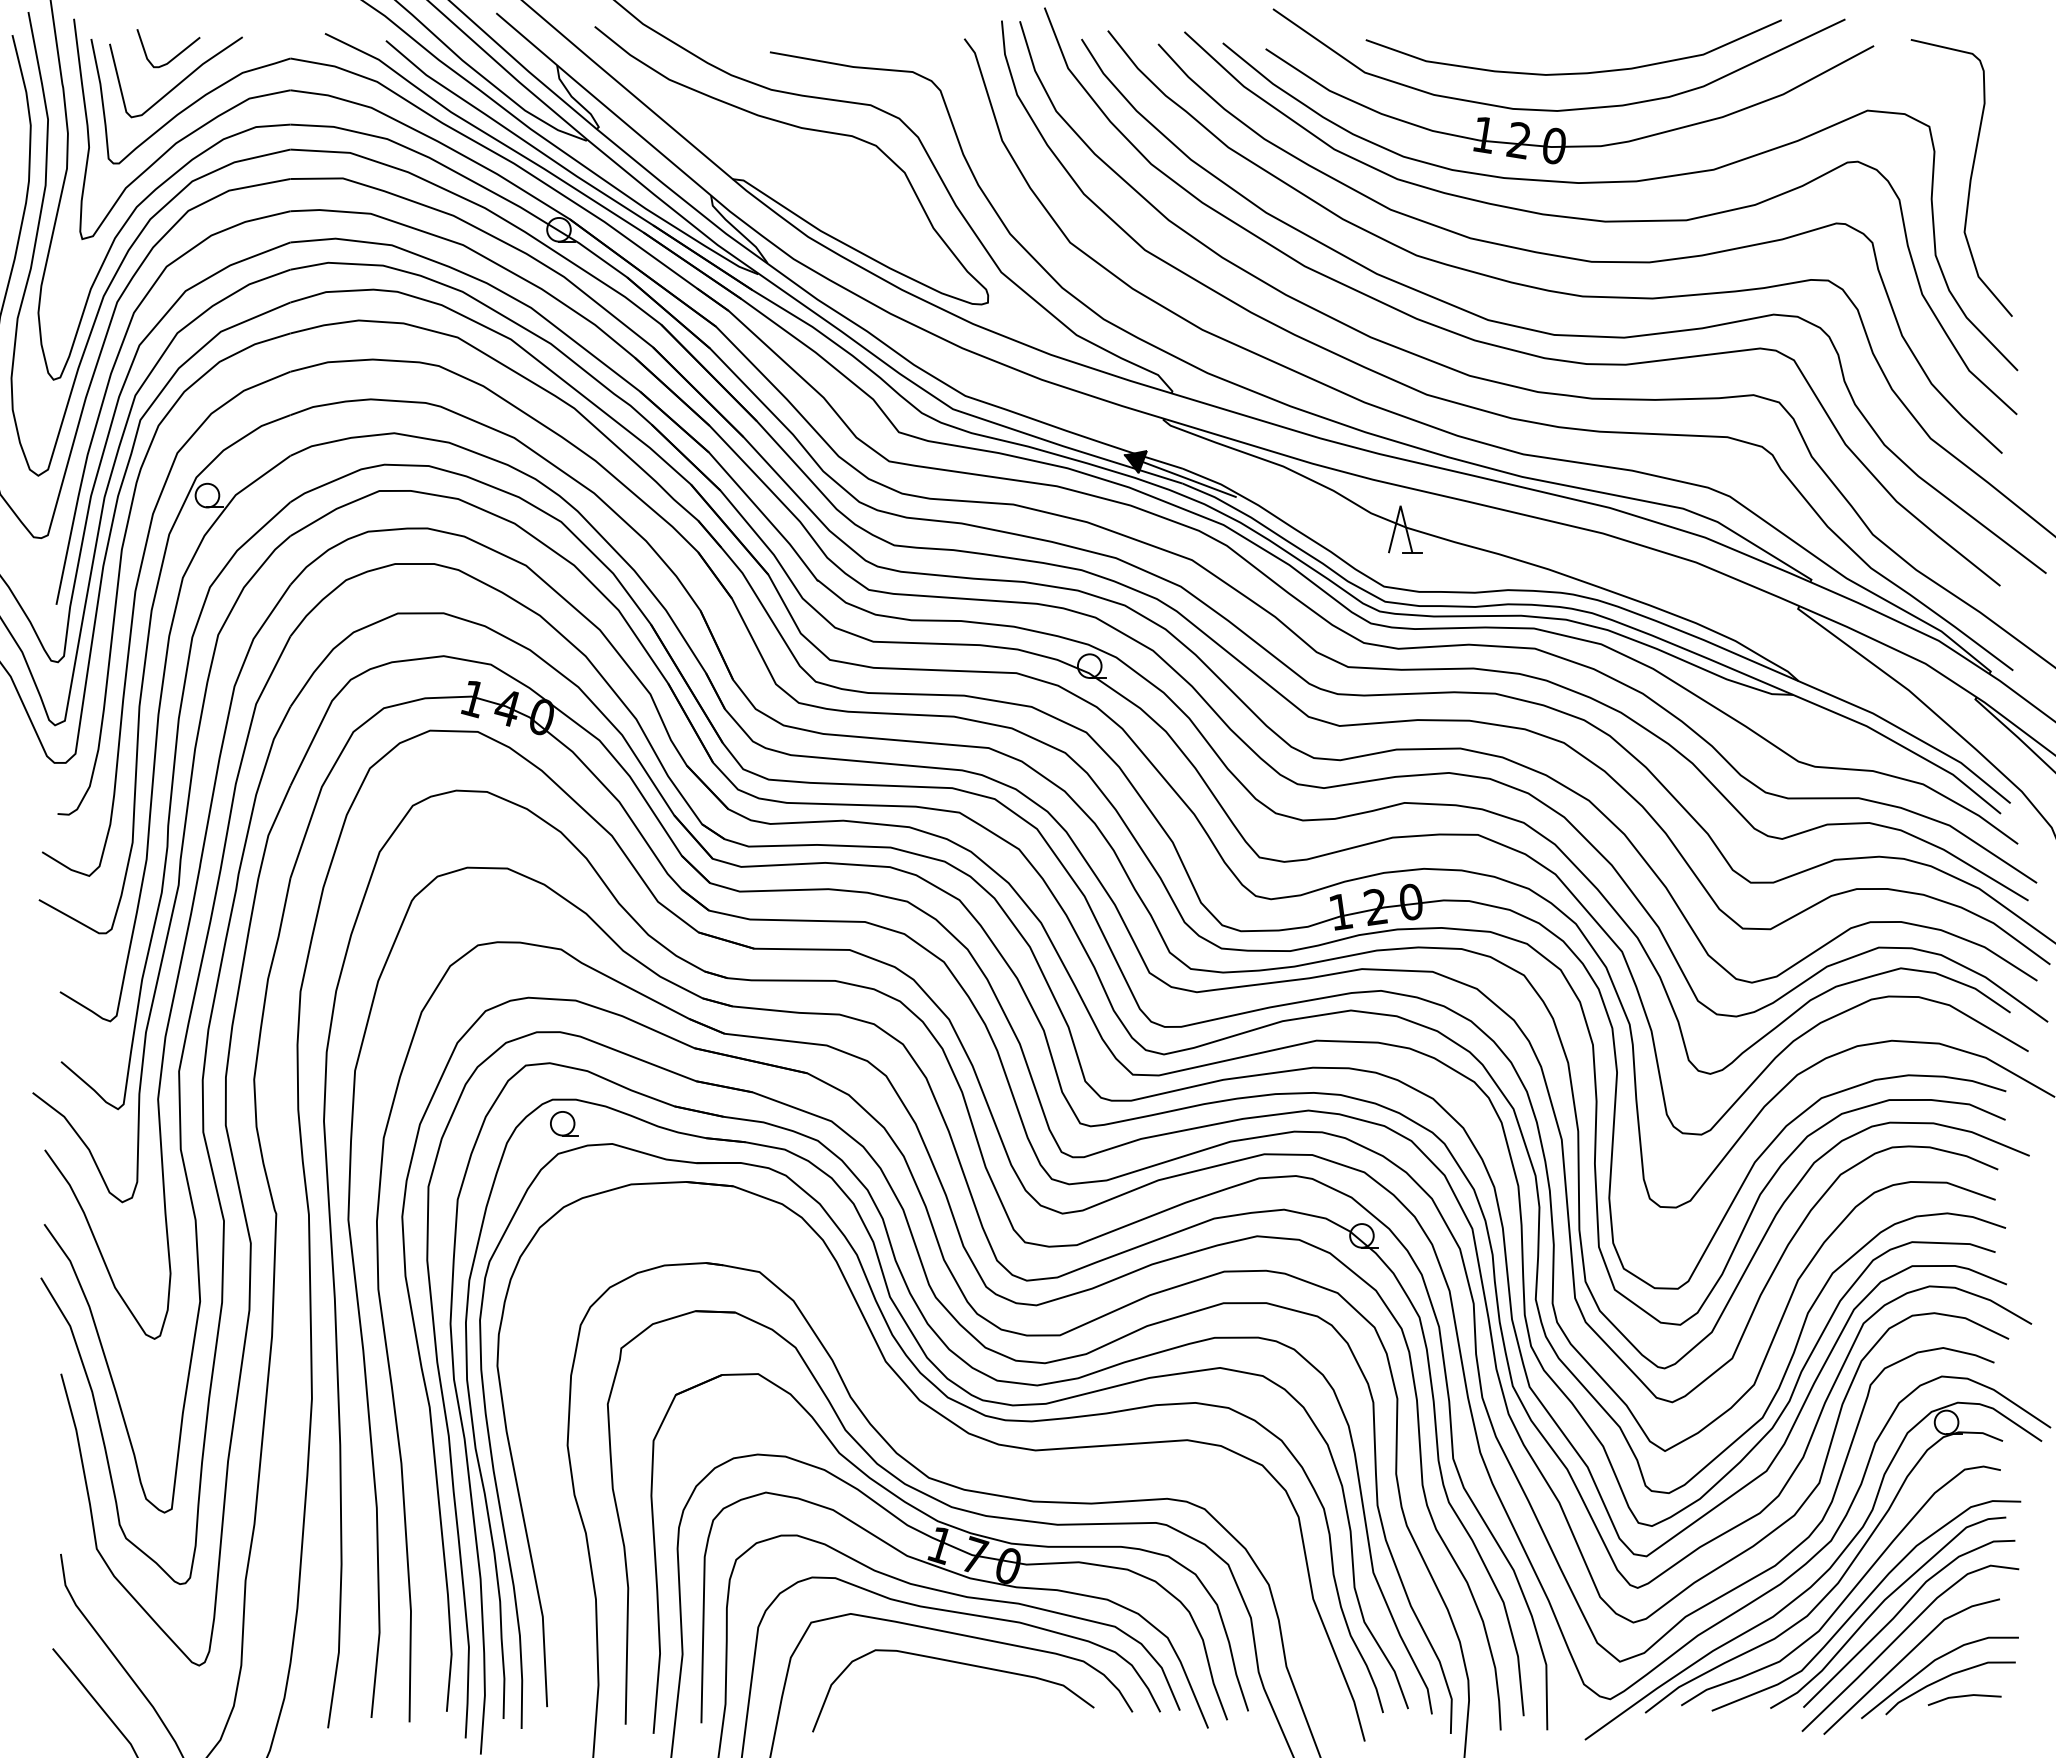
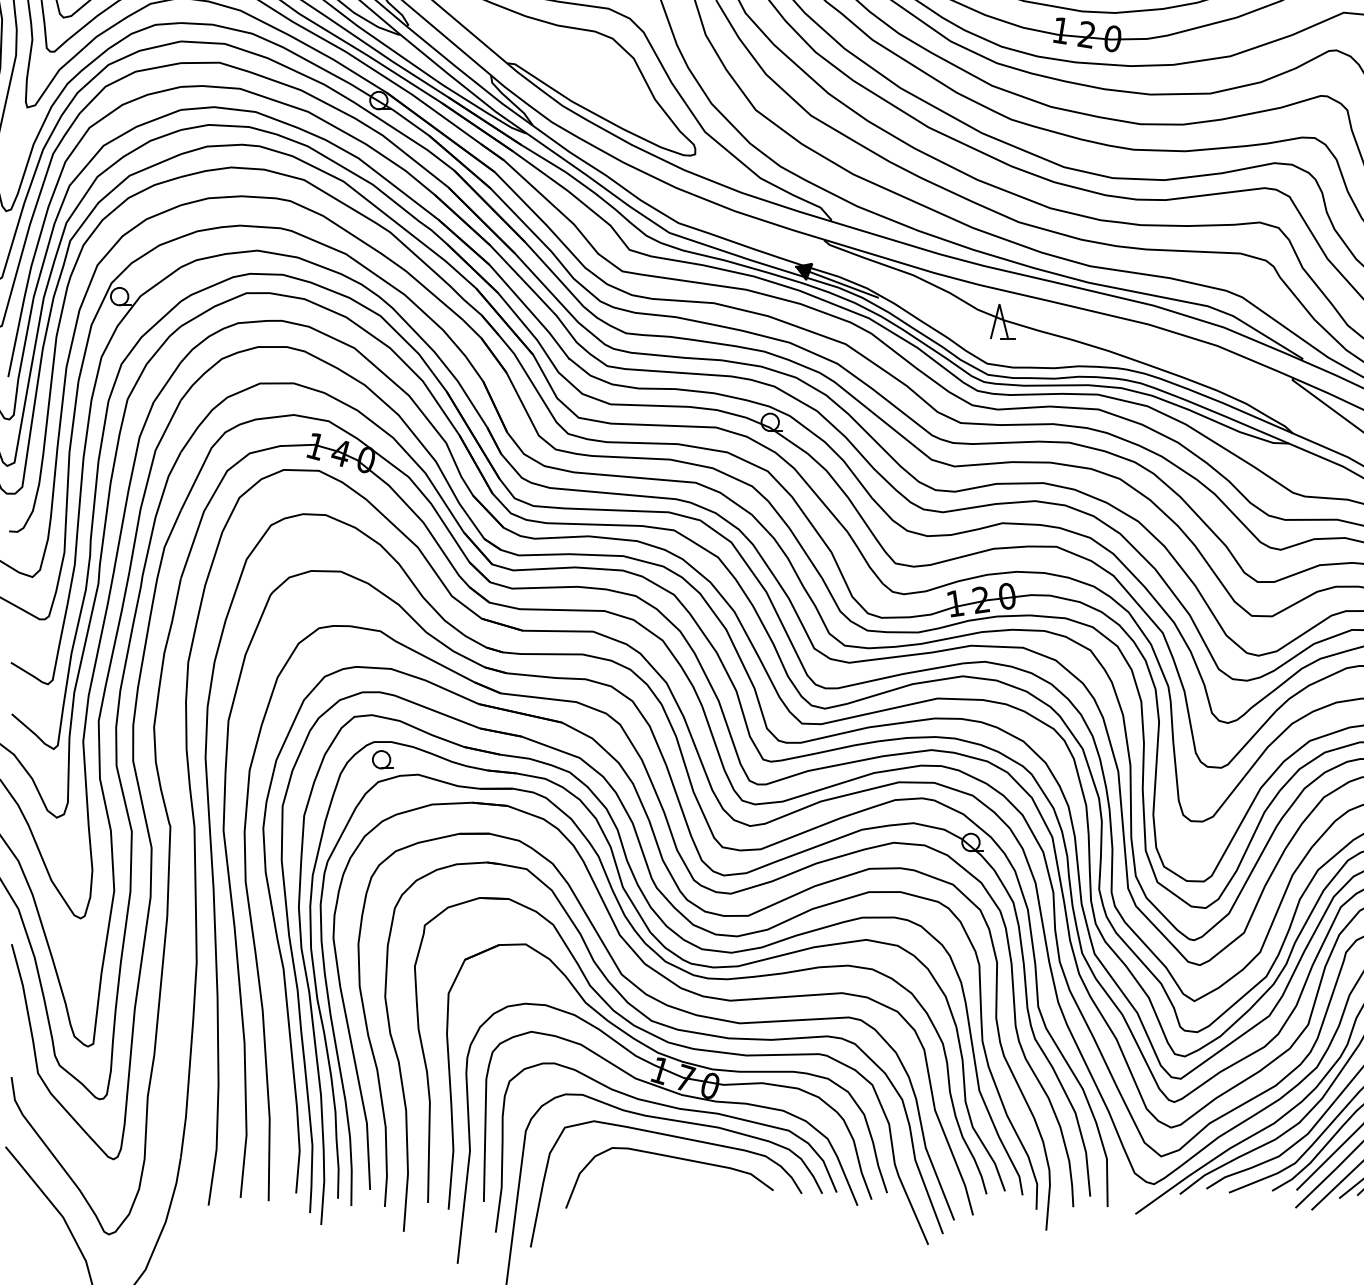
part: (948, 1457) -> (666, 1005), added

